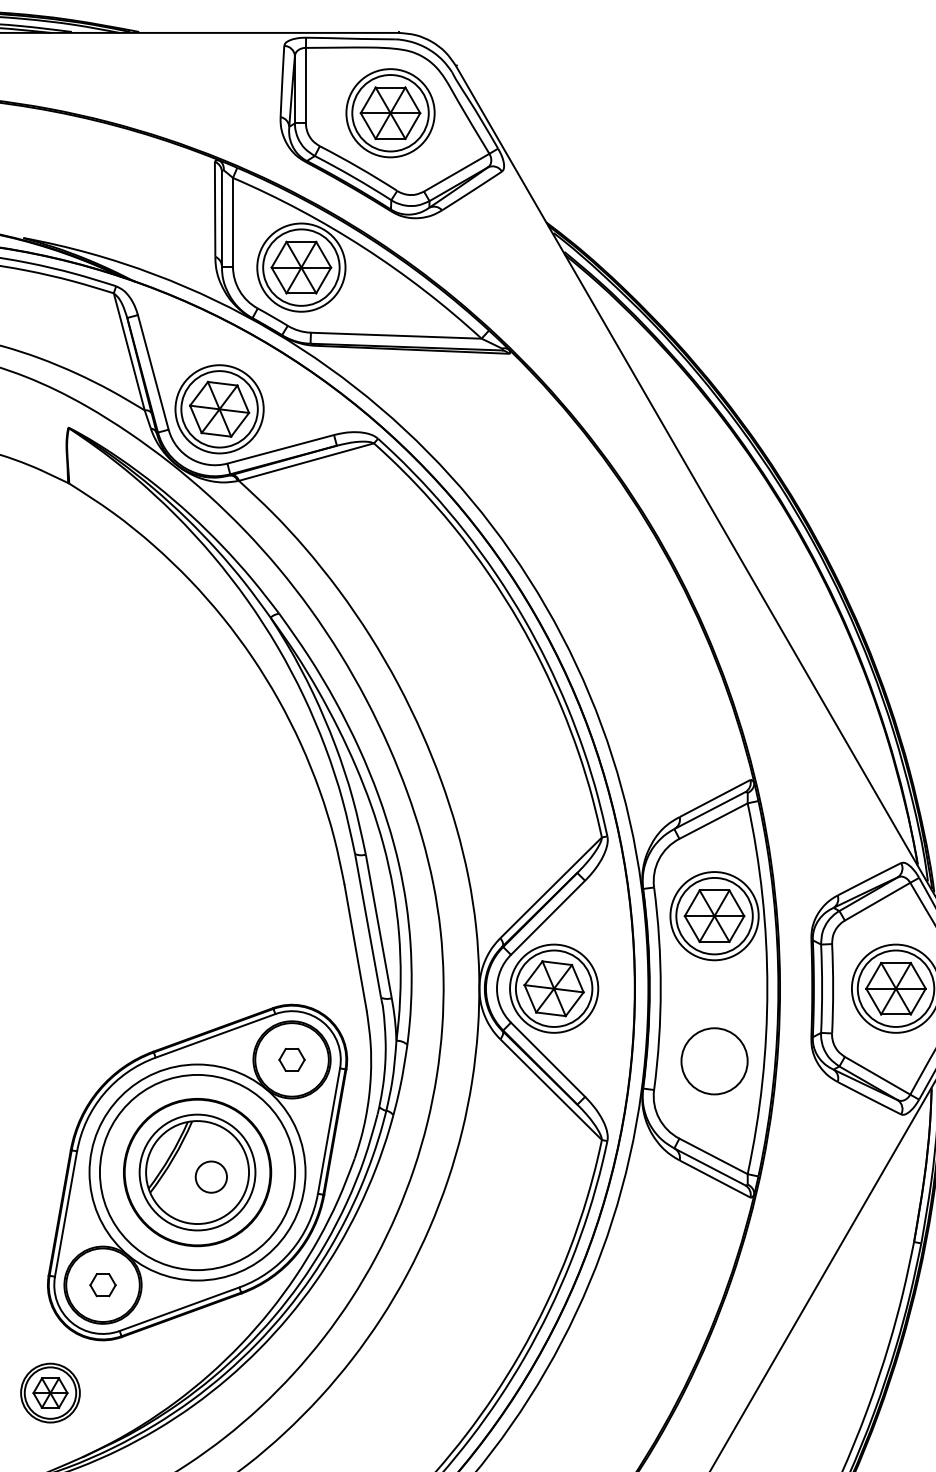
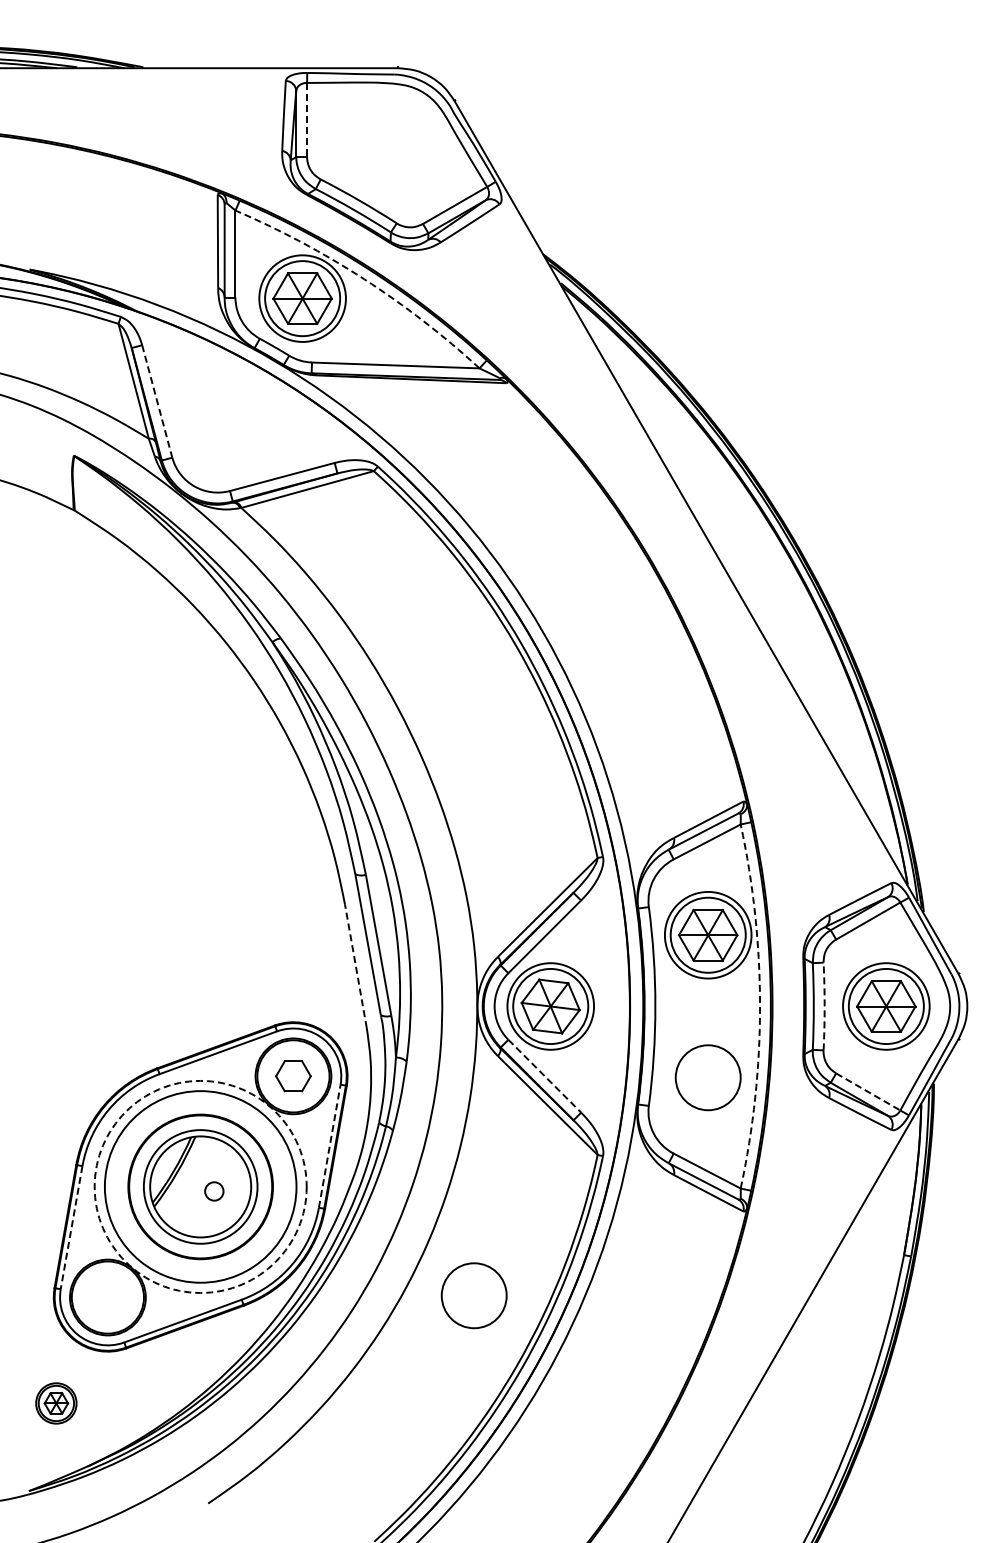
line: (306, 86) -> (307, 120), solid -> dashed
part: (390, 112) -> (390, 146), removed
arc: (364, 248) -> (364, 279), solid -> dashed
line: (153, 372) -> (157, 401), solid -> dashed
part: (219, 409) -> (222, 437), removed
line: (355, 947) -> (355, 966), solid -> dashed
arc: (767, 988) -> (760, 1006), solid -> dashed
arc: (833, 988) -> (824, 1006), solid -> dashed
part: (292, 1060) -> (293, 1076), size x1.4
line: (548, 1060) -> (545, 1076), solid -> dashed
line: (877, 1076) -> (868, 1092), solid -> dashed
line: (328, 1130) -> (329, 1145), solid -> dashed
circle: (197, 1172) -> (200, 1186), solid -> dashed
circle: (211, 1177) -> (214, 1191), size x0.6
line: (65, 1214) -> (71, 1228), solid -> dashed
circle: (475, 1283) -> (473, 1295), added
part: (102, 1285) -> (107, 1297), removed
part: (50, 1393) -> (56, 1403), size x0.7

